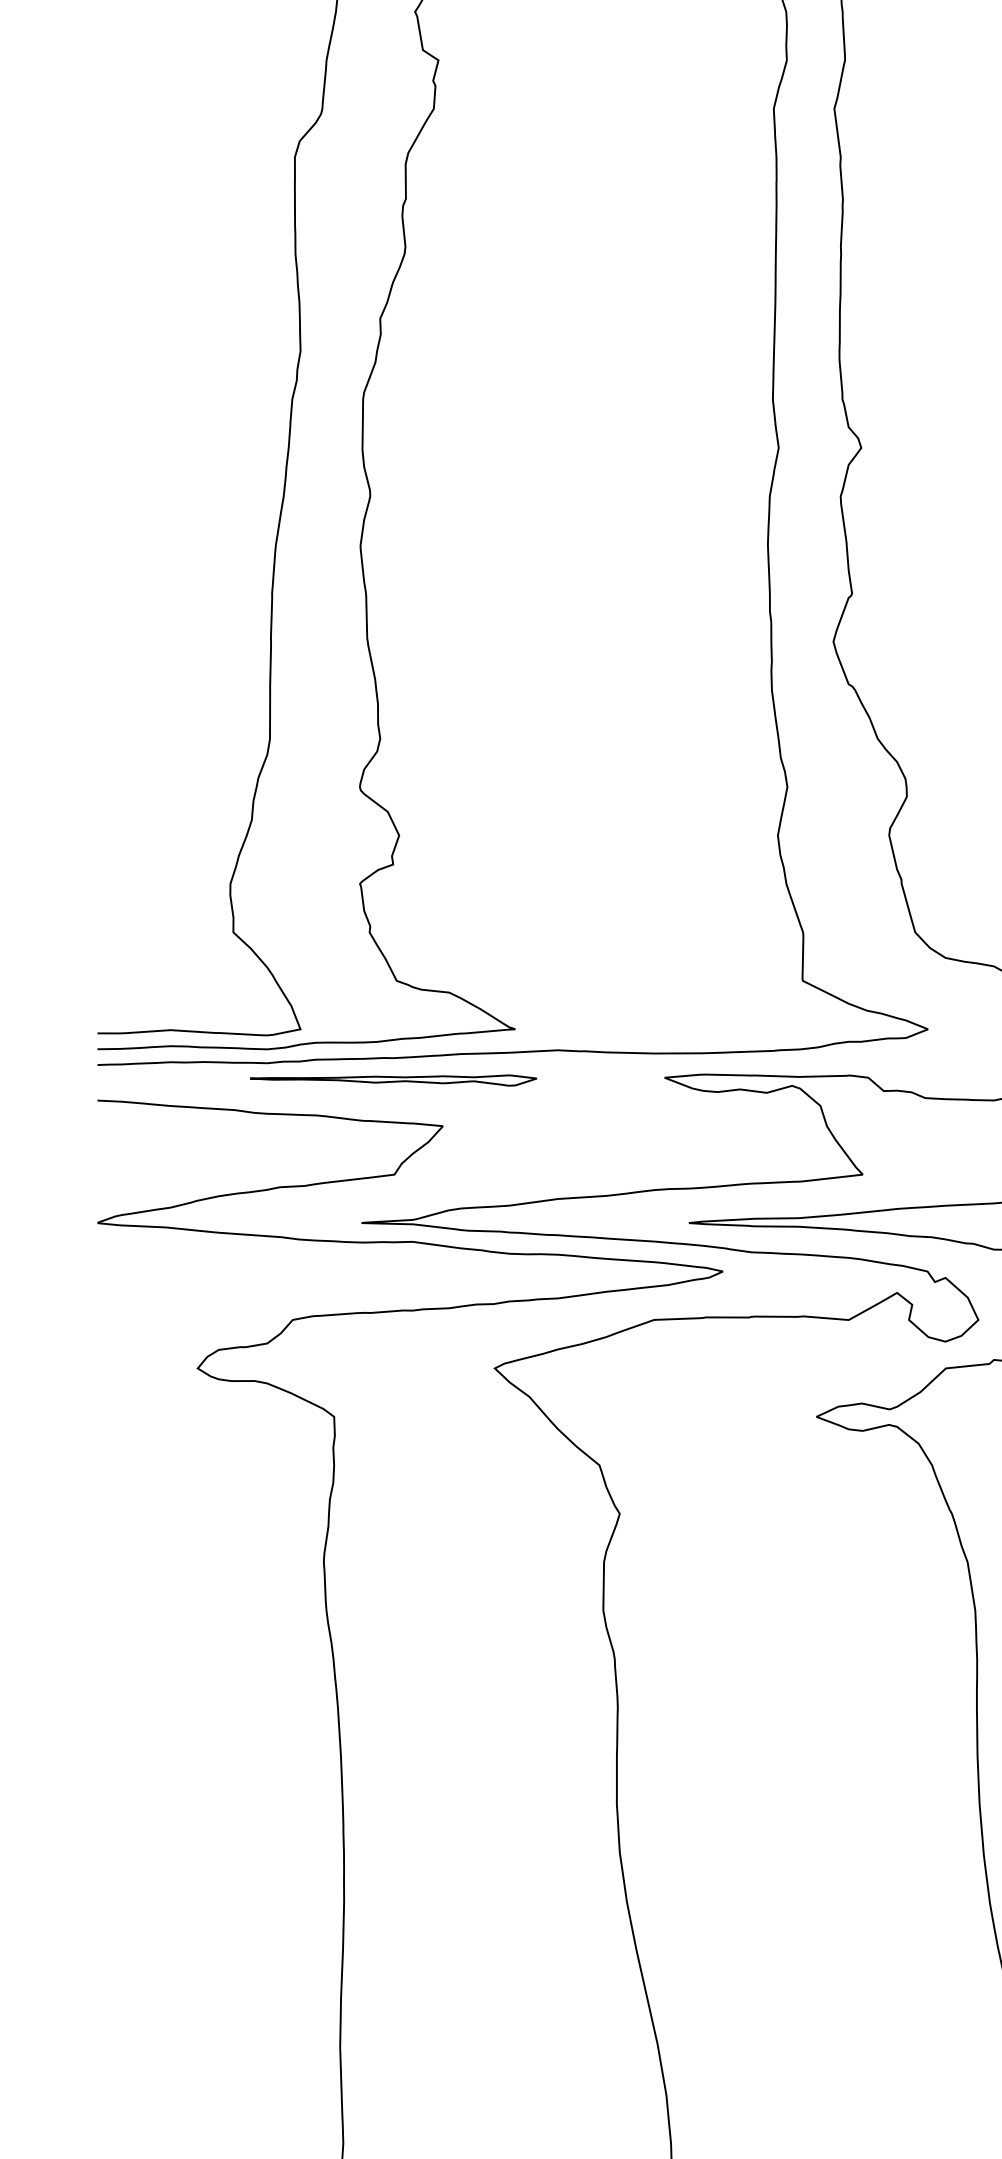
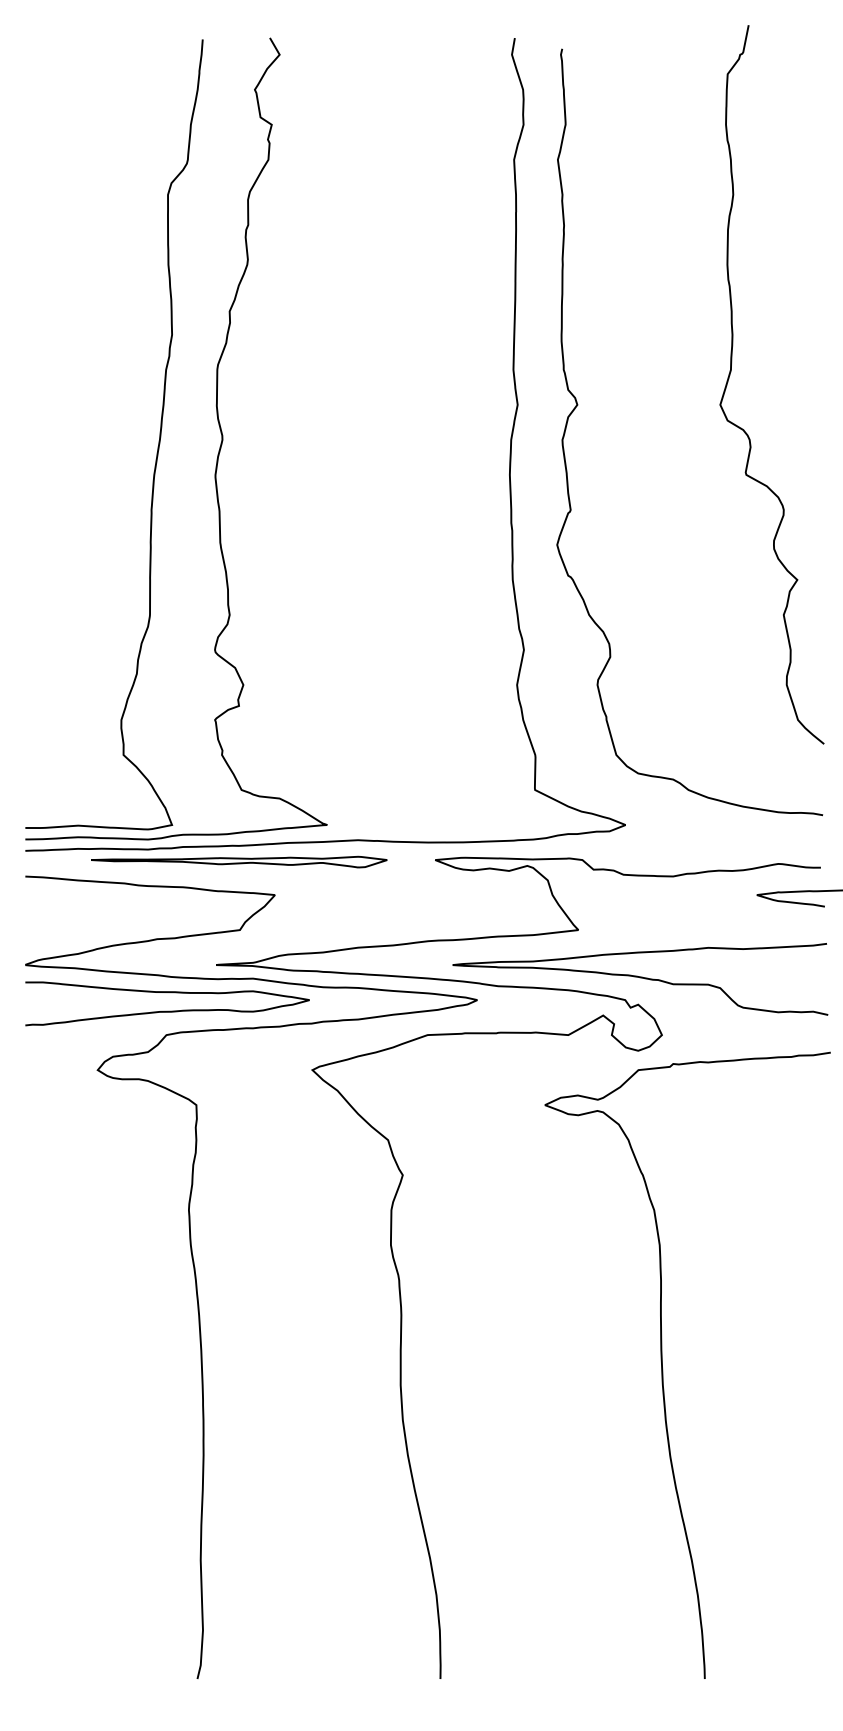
part: (393, 1079) -> (239, 861), size x1.43
curve: (294, 1285) -> (167, 1010), added

